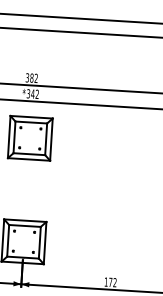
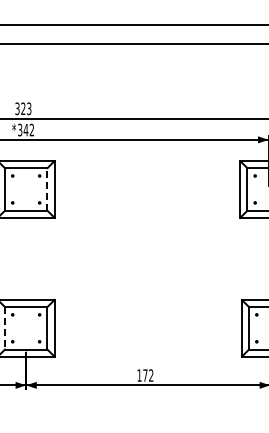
text: (34, 78) -> (26, 108), 382 -> 323
line: (46, 138) -> (47, 188), solid -> dashed
line: (7, 240) -> (4, 328), solid -> dashed

